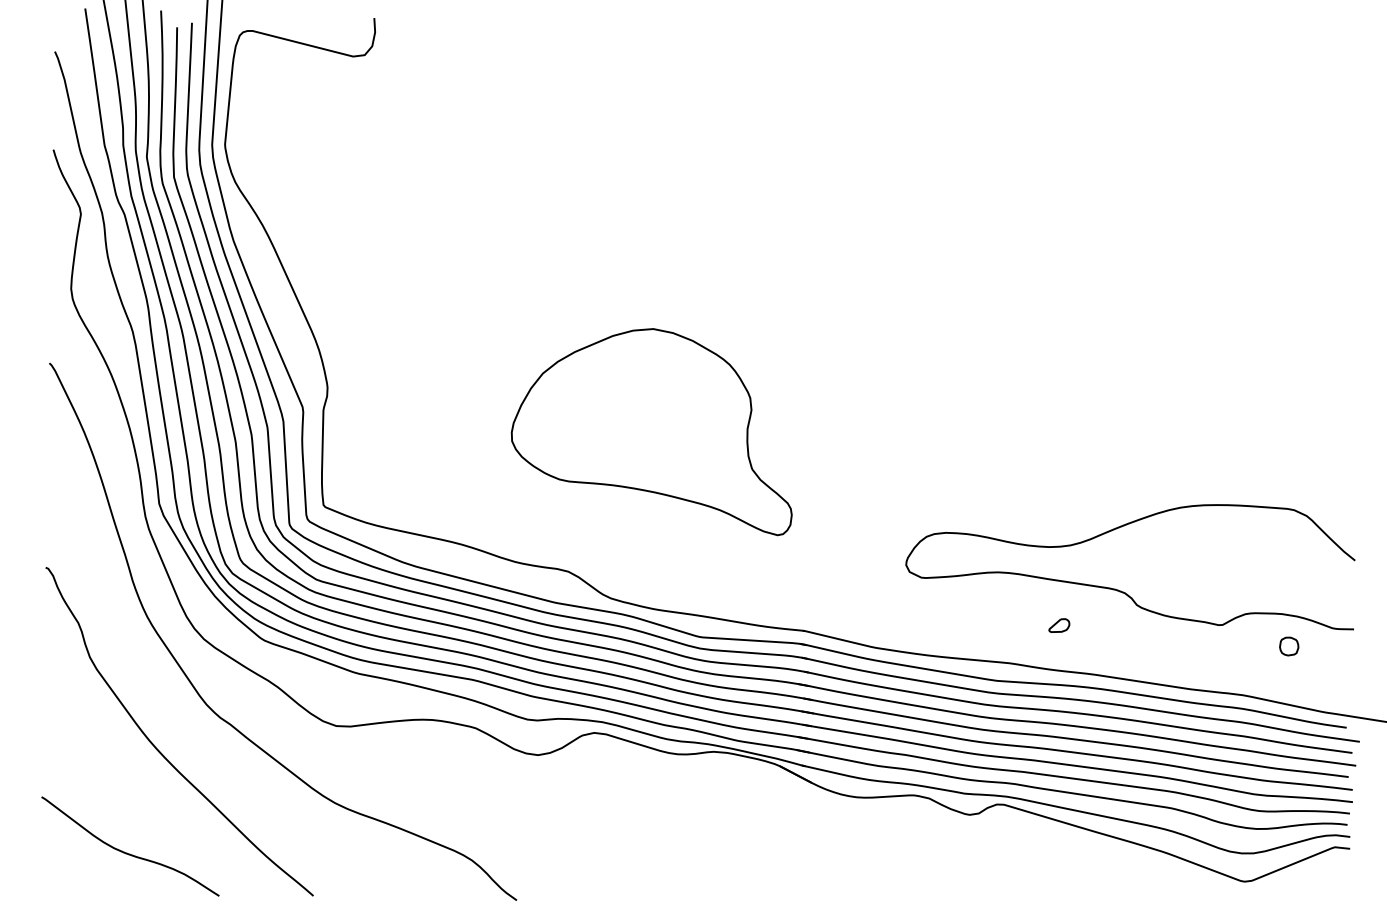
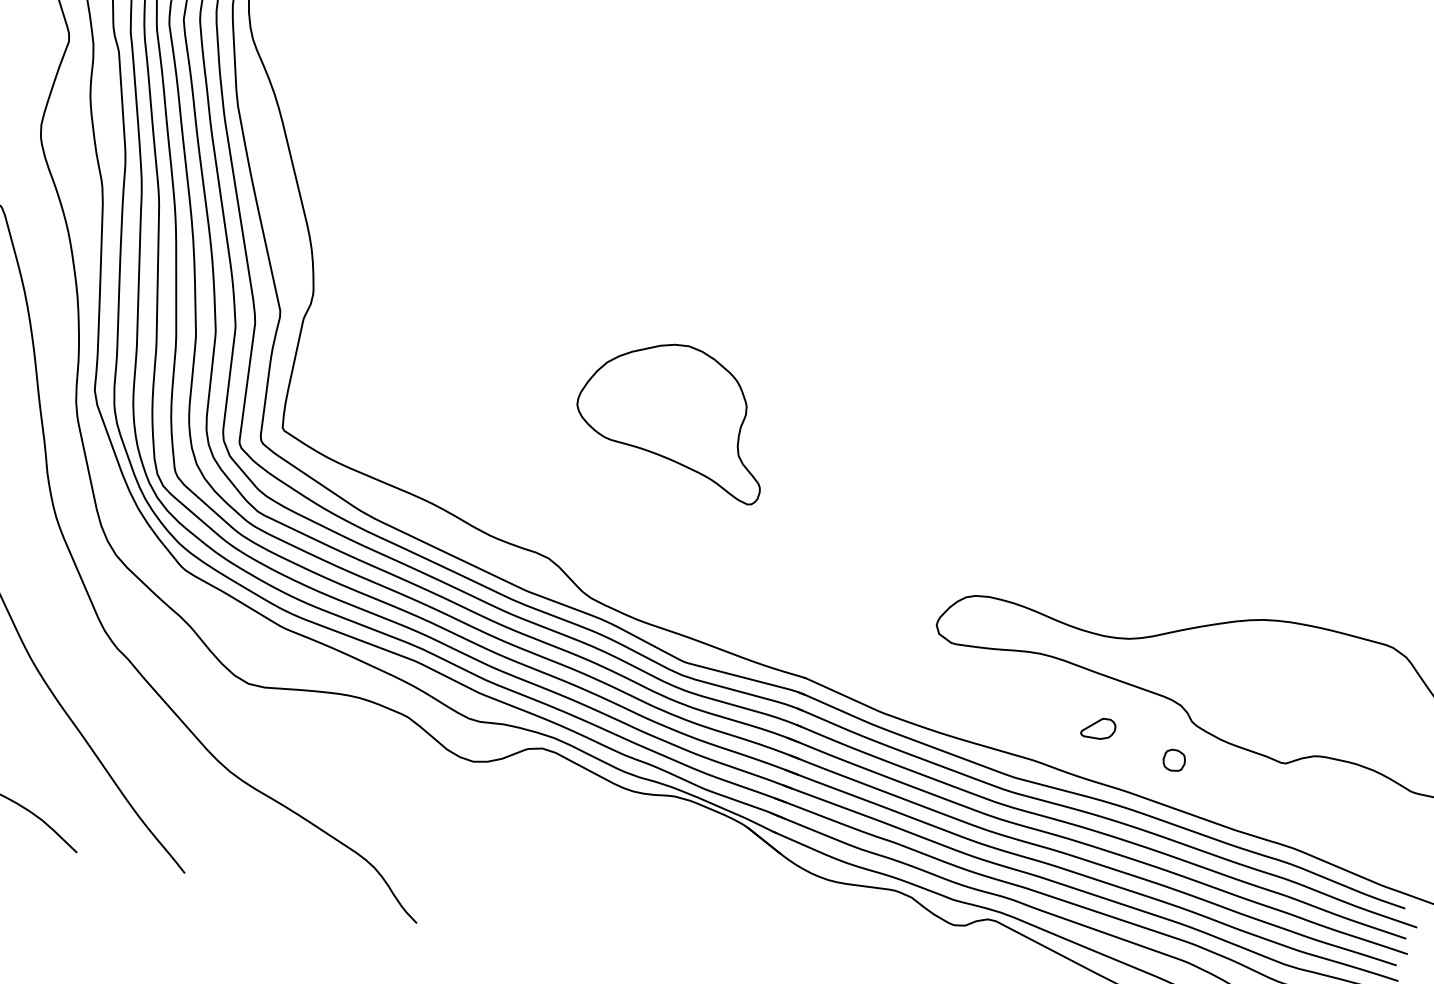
part: (651, 432) -> (674, 417), size x0.6
part: (1059, 625) -> (1098, 728), size x1.4
part: (1289, 646) -> (1174, 760), moved

